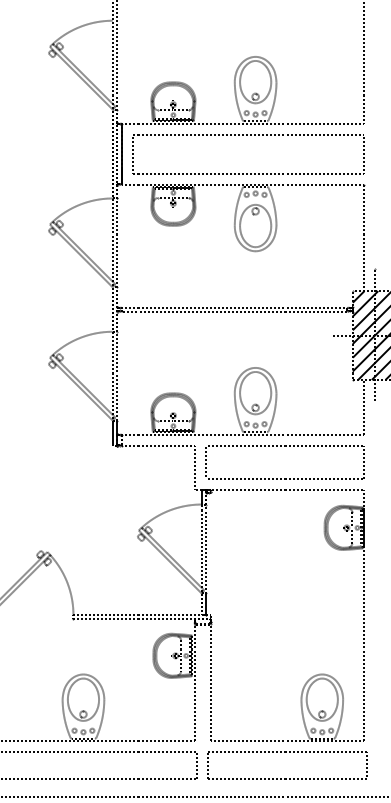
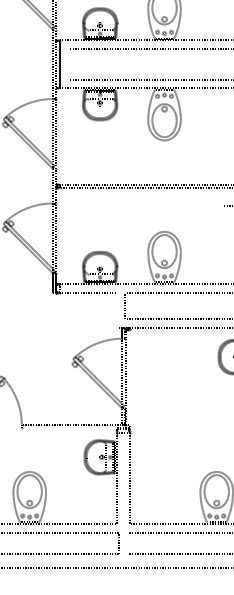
line: (133, 153) -> (68, 63), removed
line: (194, 467) -> (116, 309), removed
line: (142, 618) -> (75, 428), removed
line: (208, 765) -> (127, 543), removed

